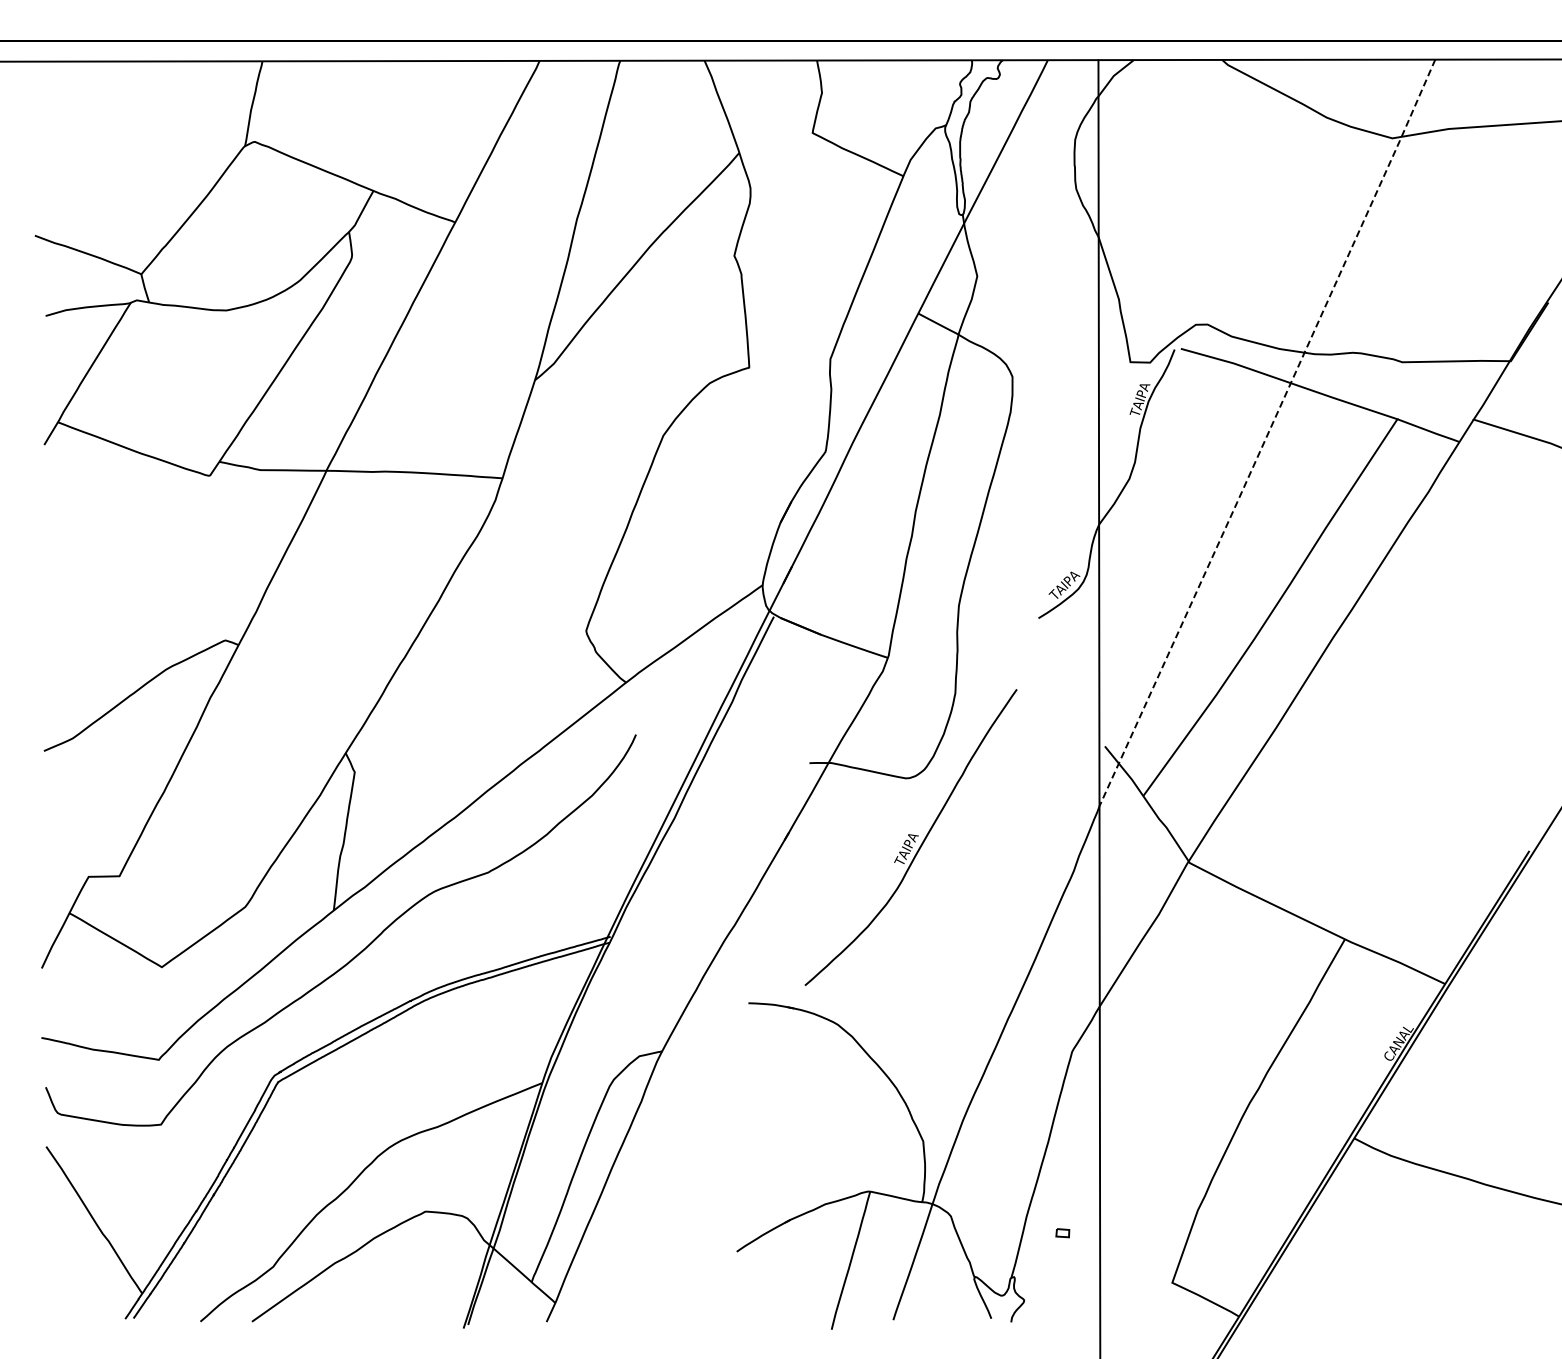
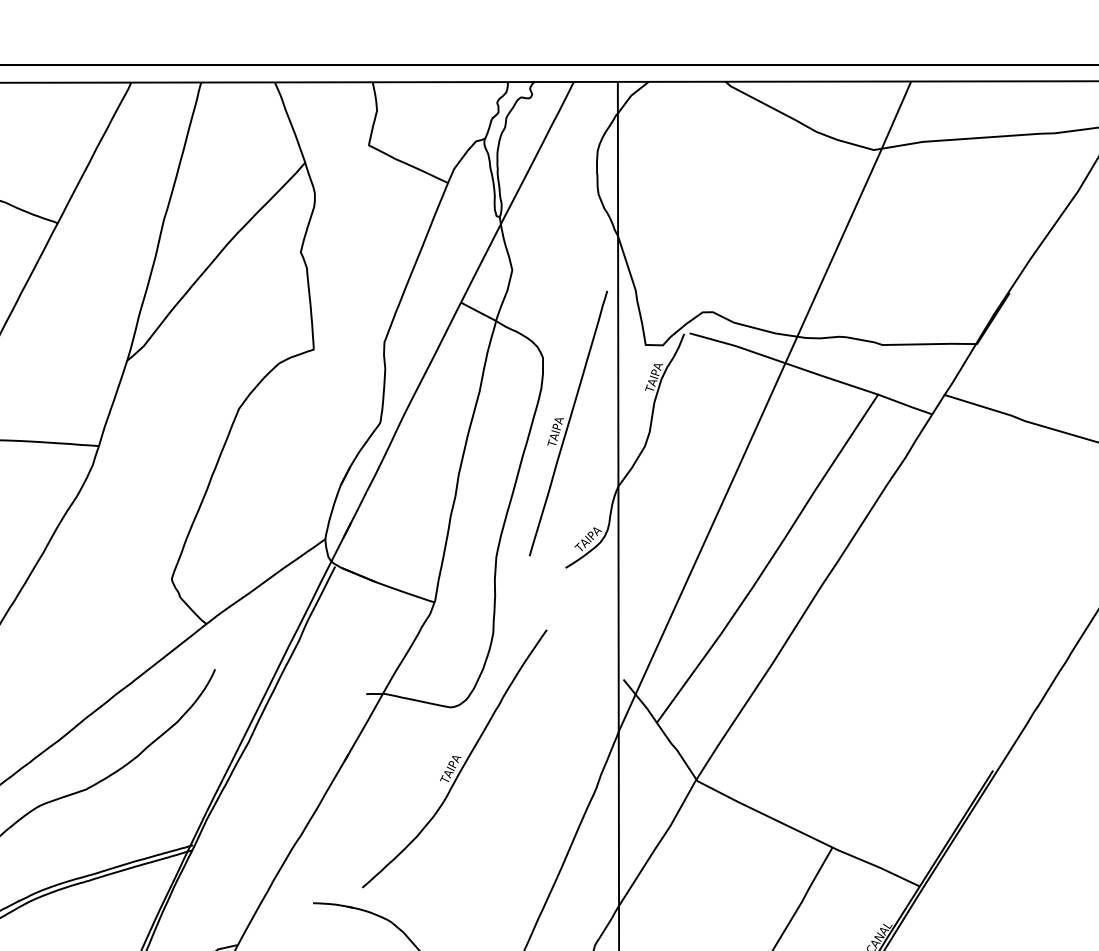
line: (1268, 433) -> (765, 407), dashed -> solid
part: (1041, 452) -> (568, 423), added

